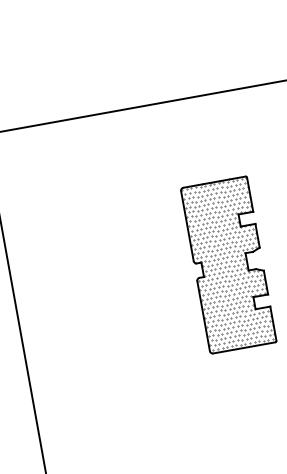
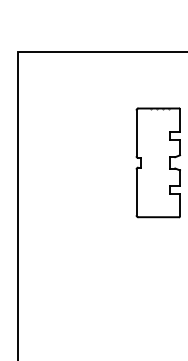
hatch: (228, 263) -> (158, 161), removed

